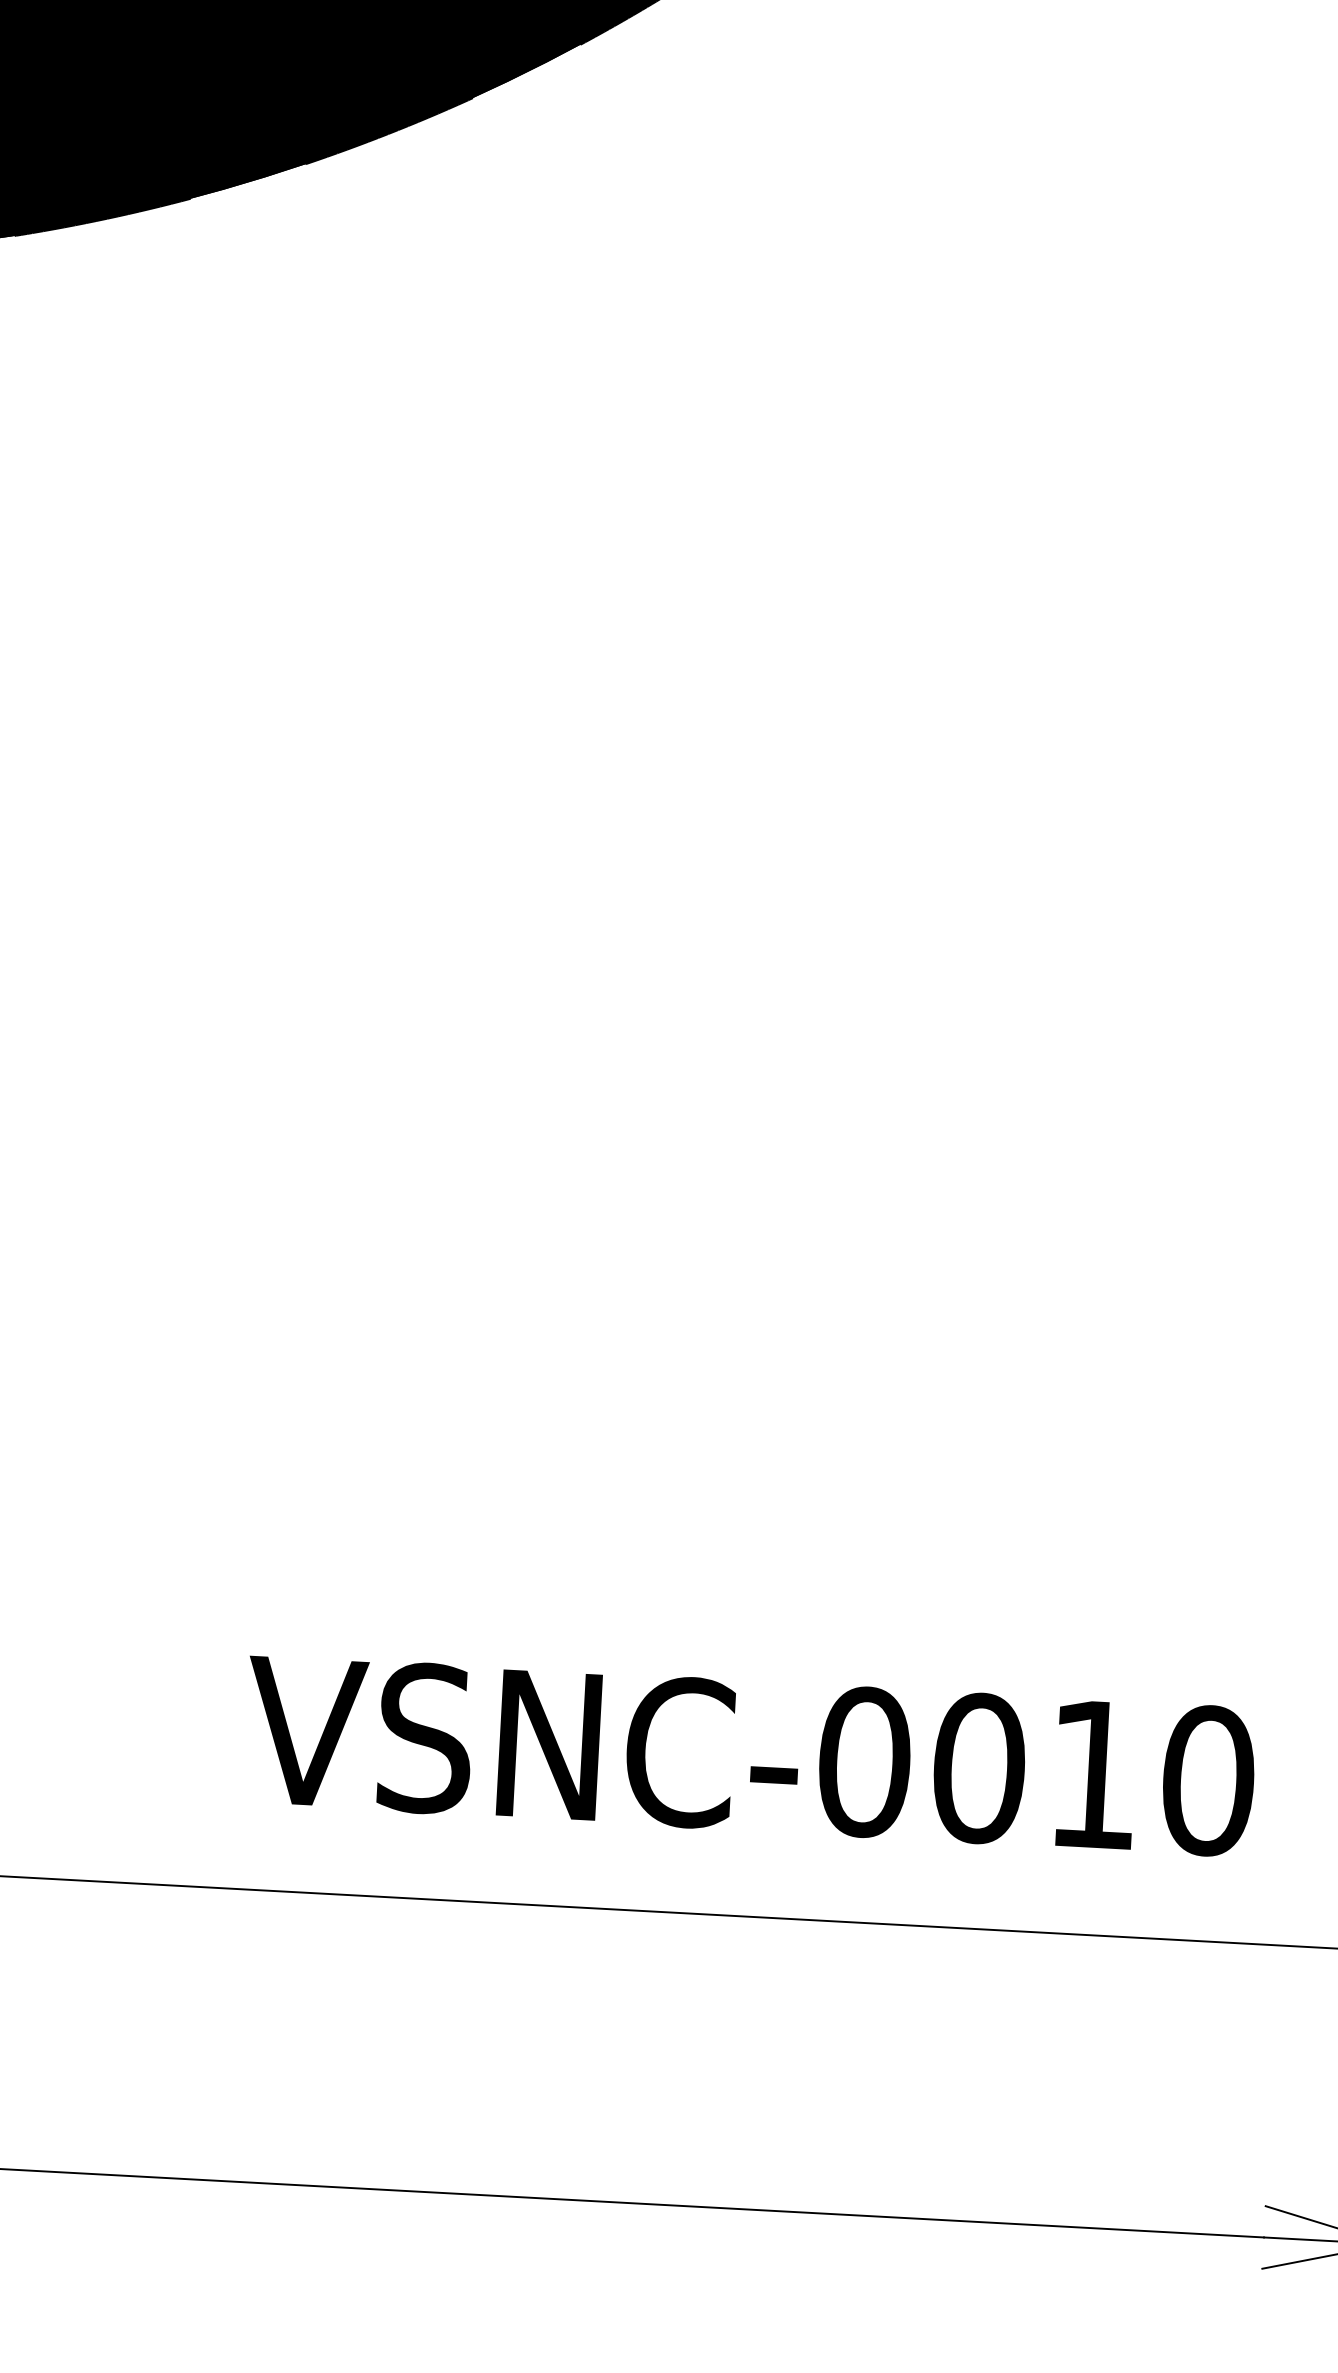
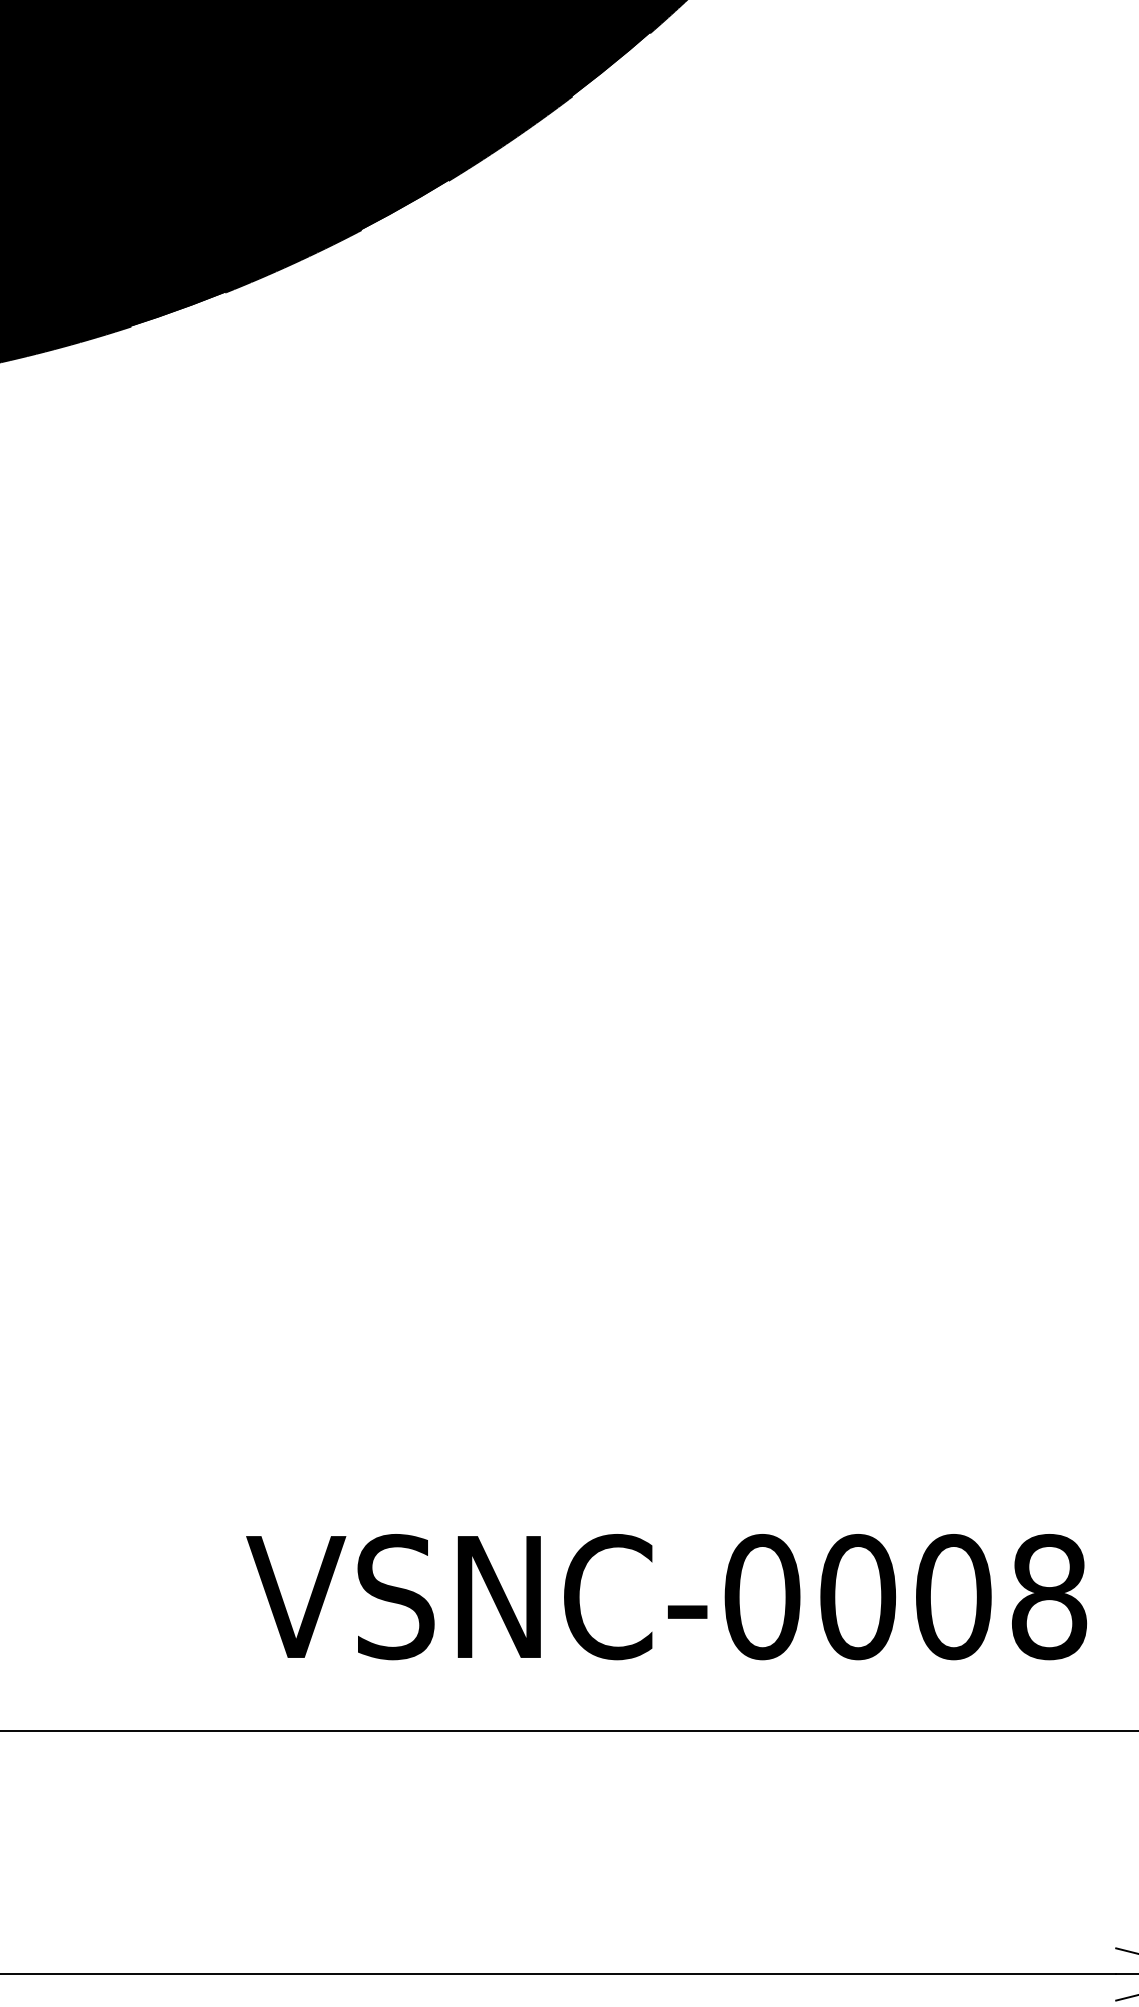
text: (1151, 1778) -> (1001, 1597), VSNC-0010 -> VSNC-0008

